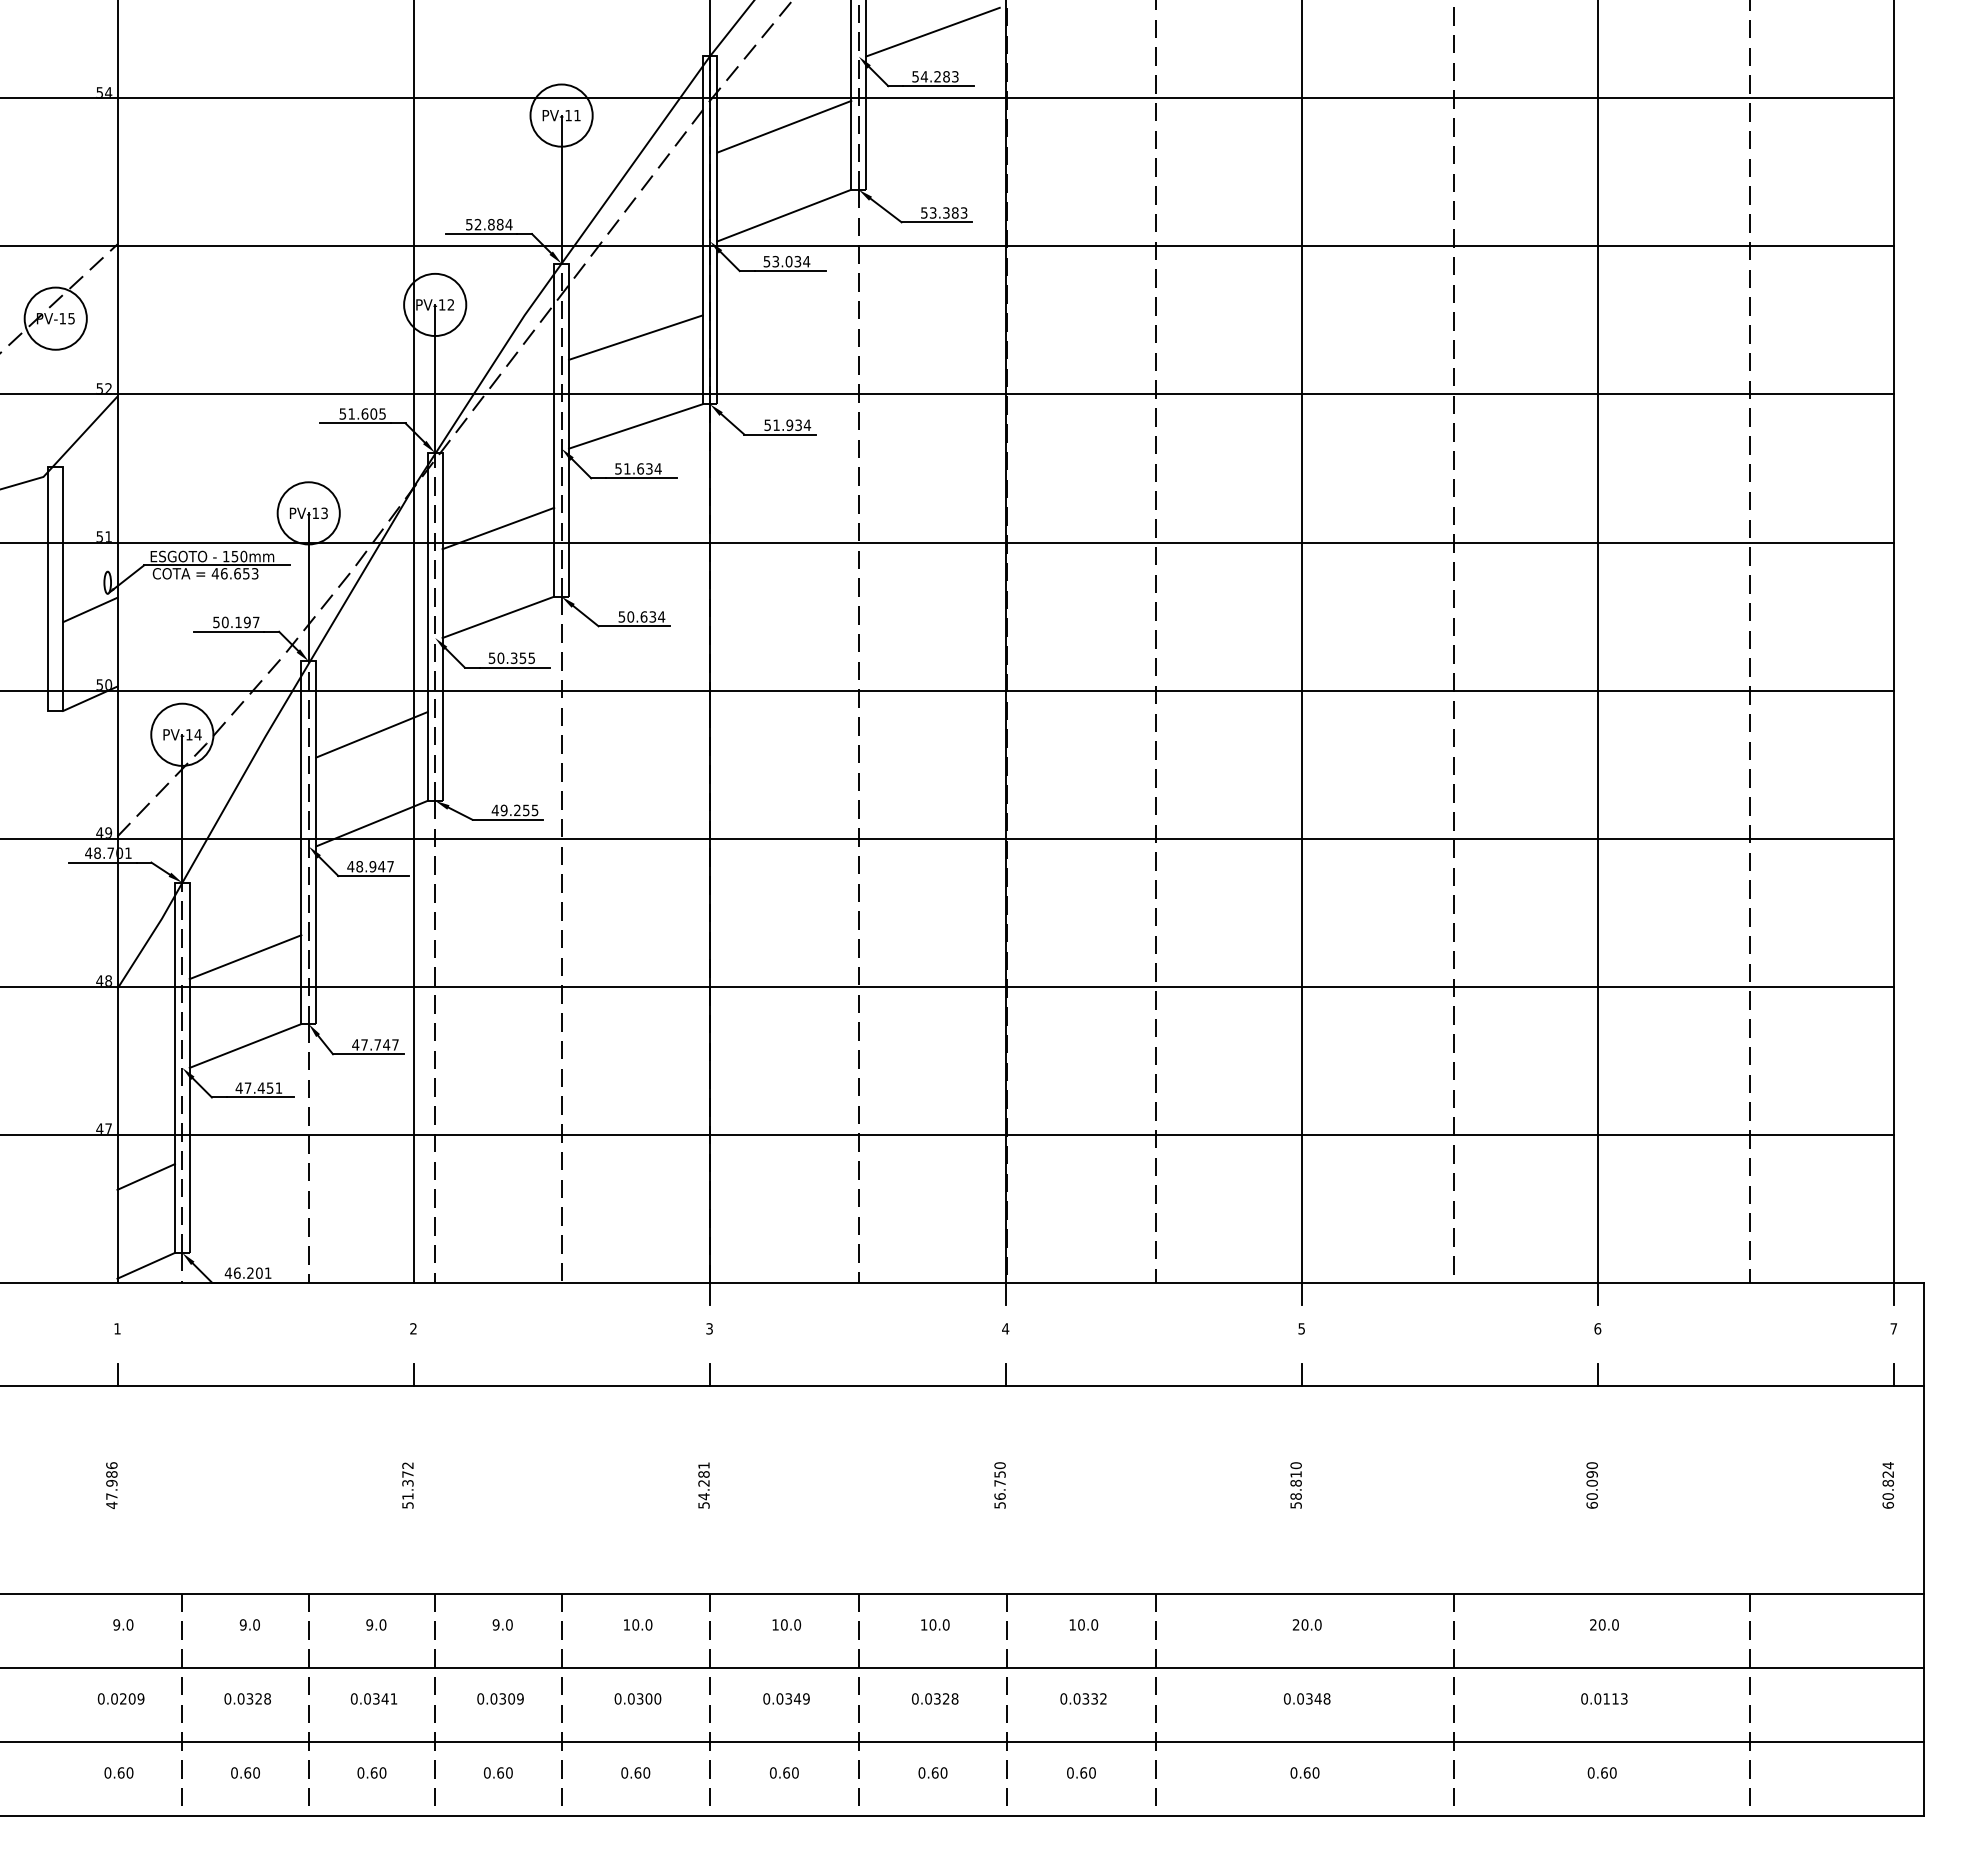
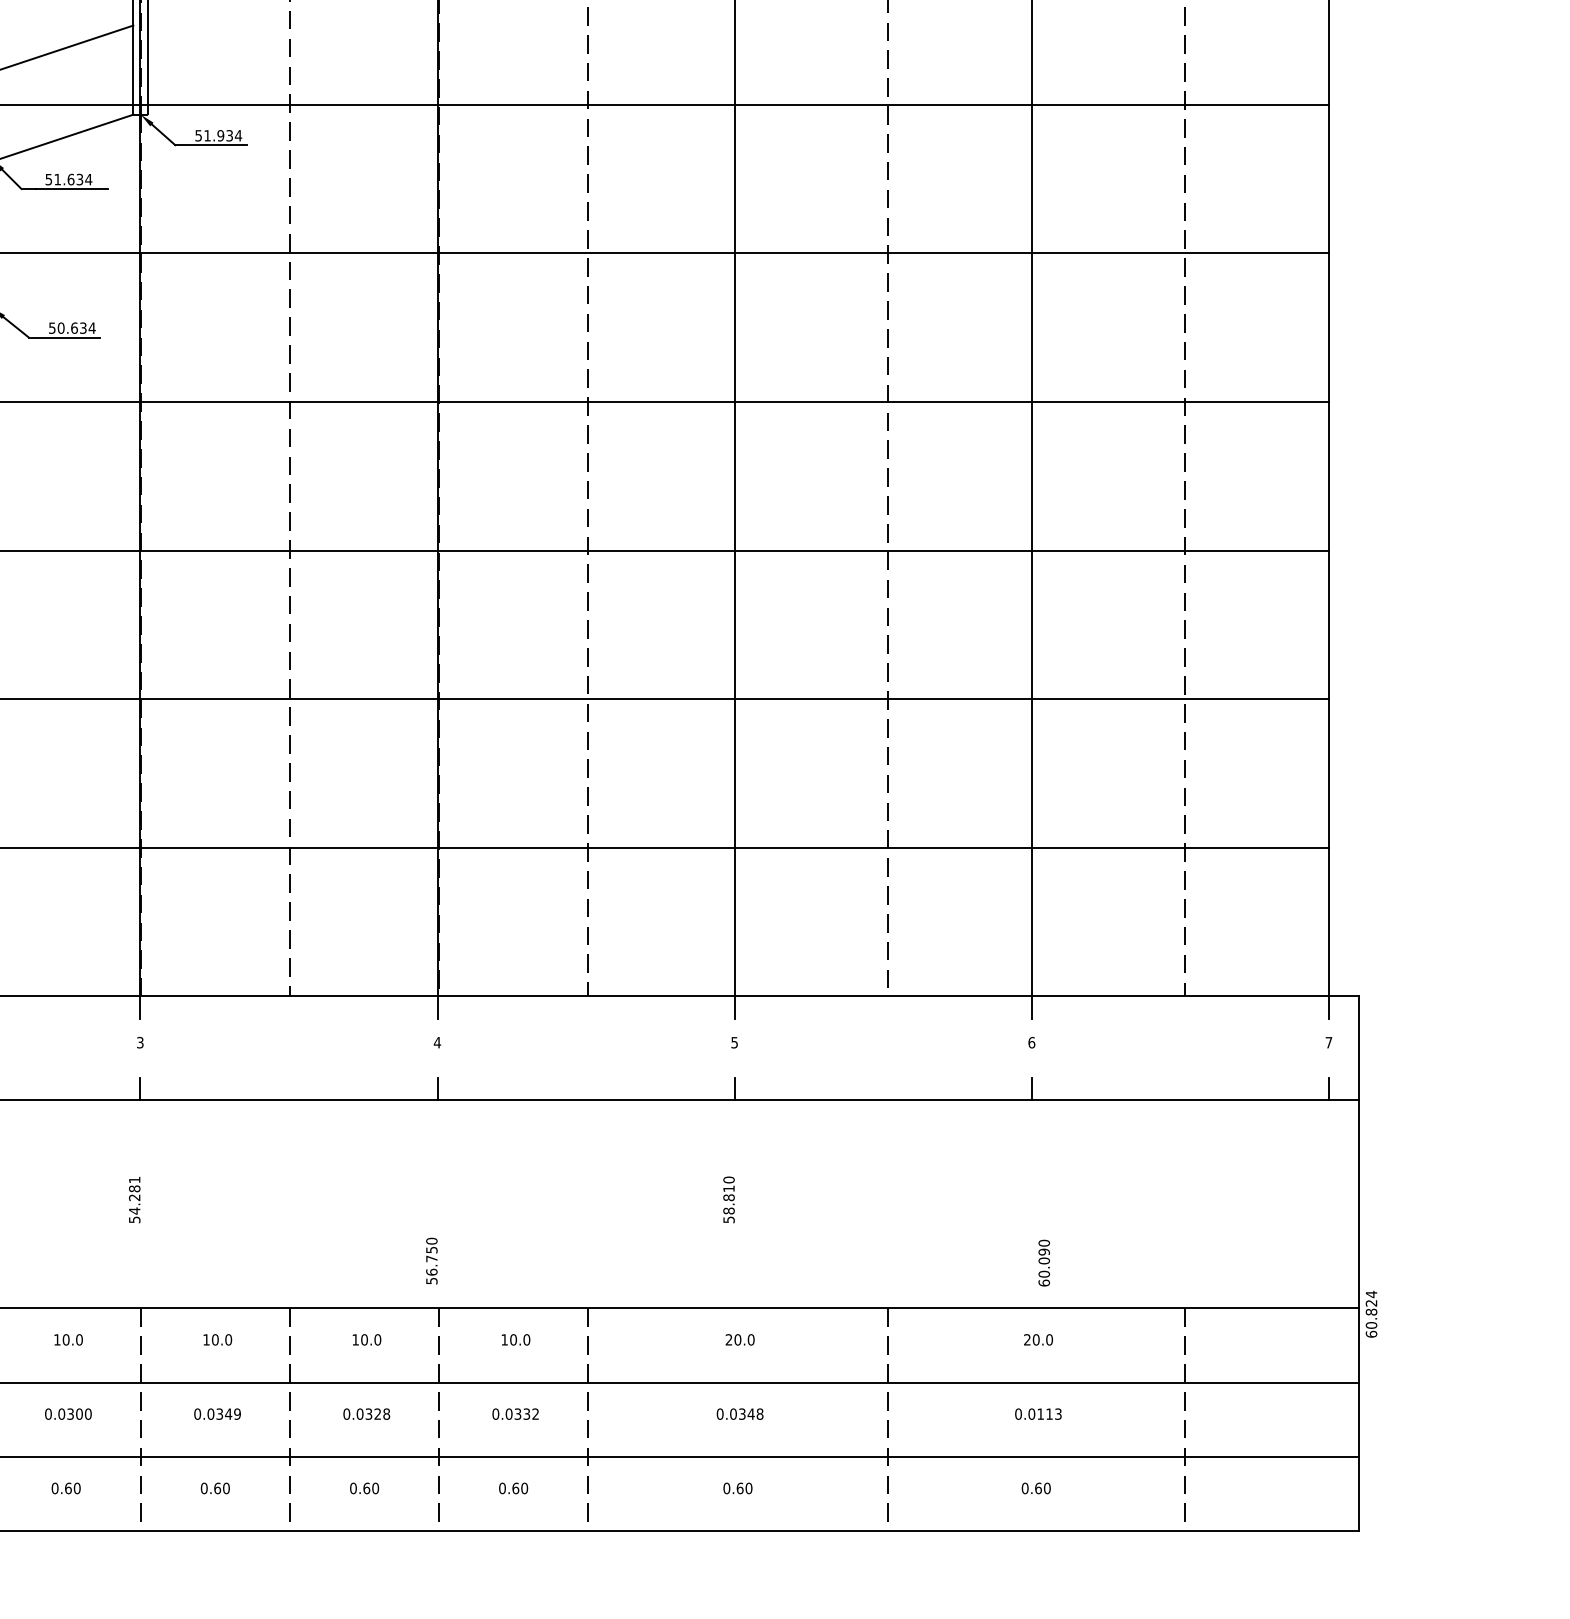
text: (999, 1485) -> (431, 1261), moved
text: (1591, 1485) -> (1043, 1263), moved
text: (1887, 1485) -> (1370, 1314), moved

